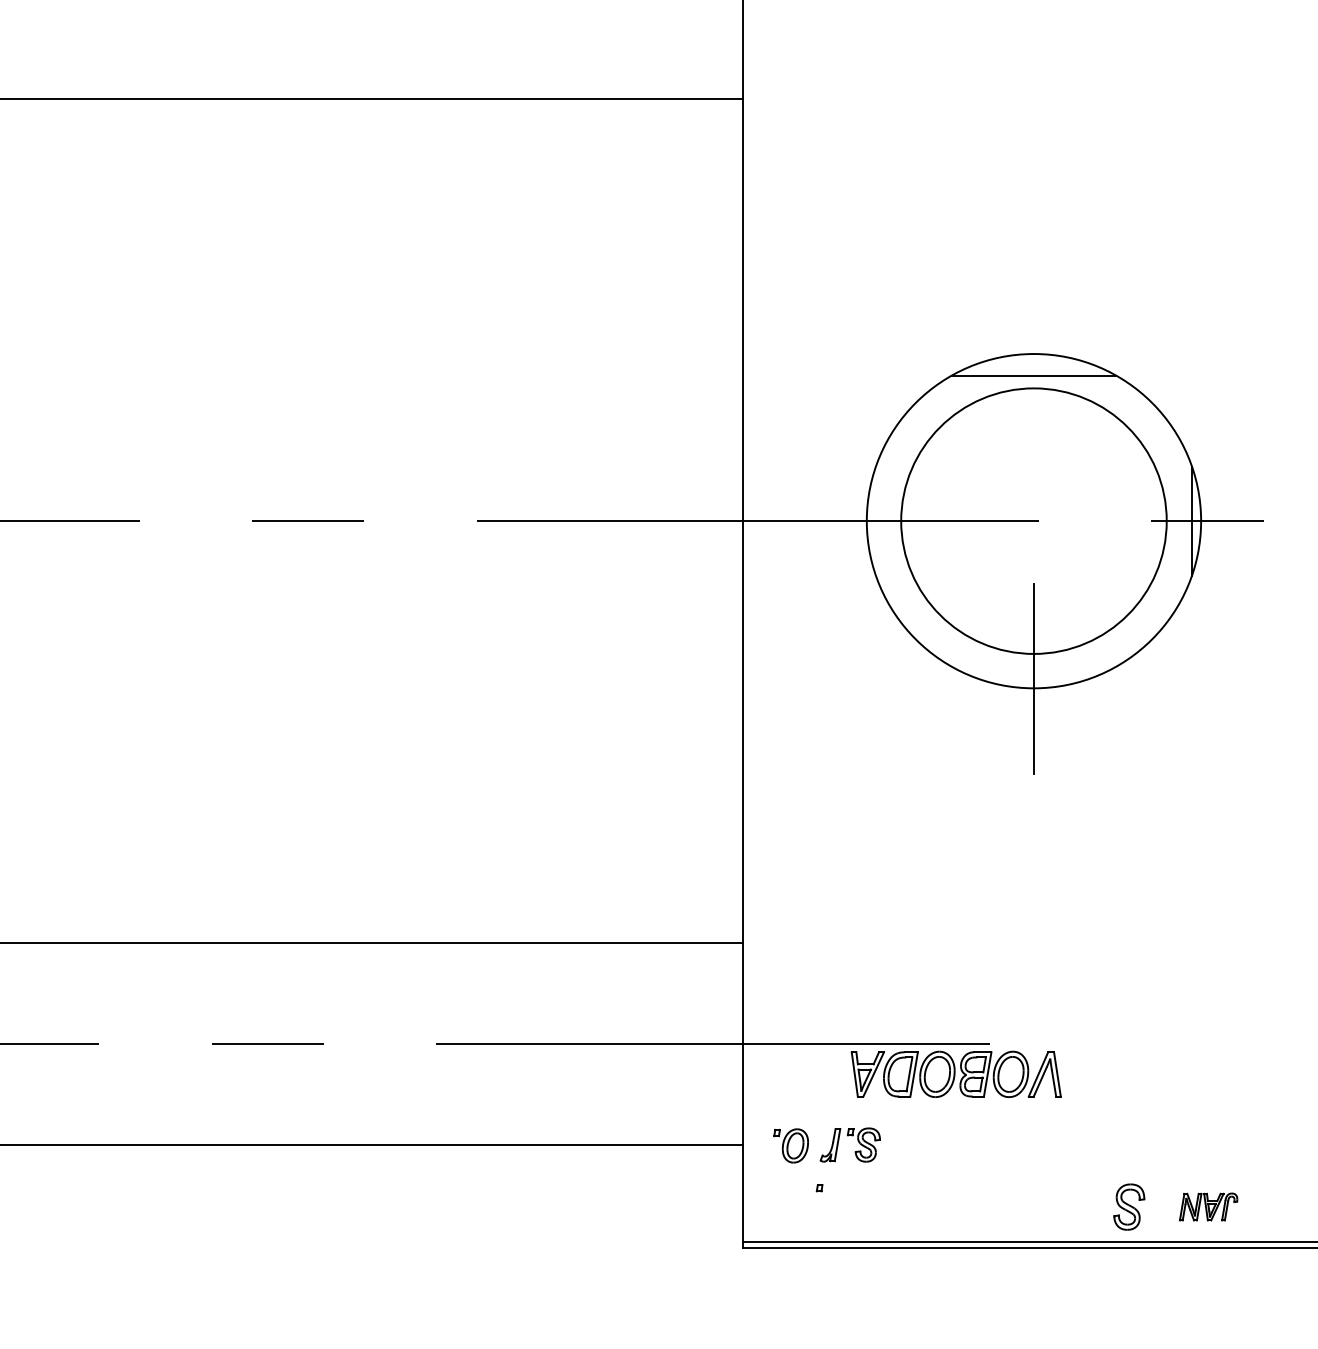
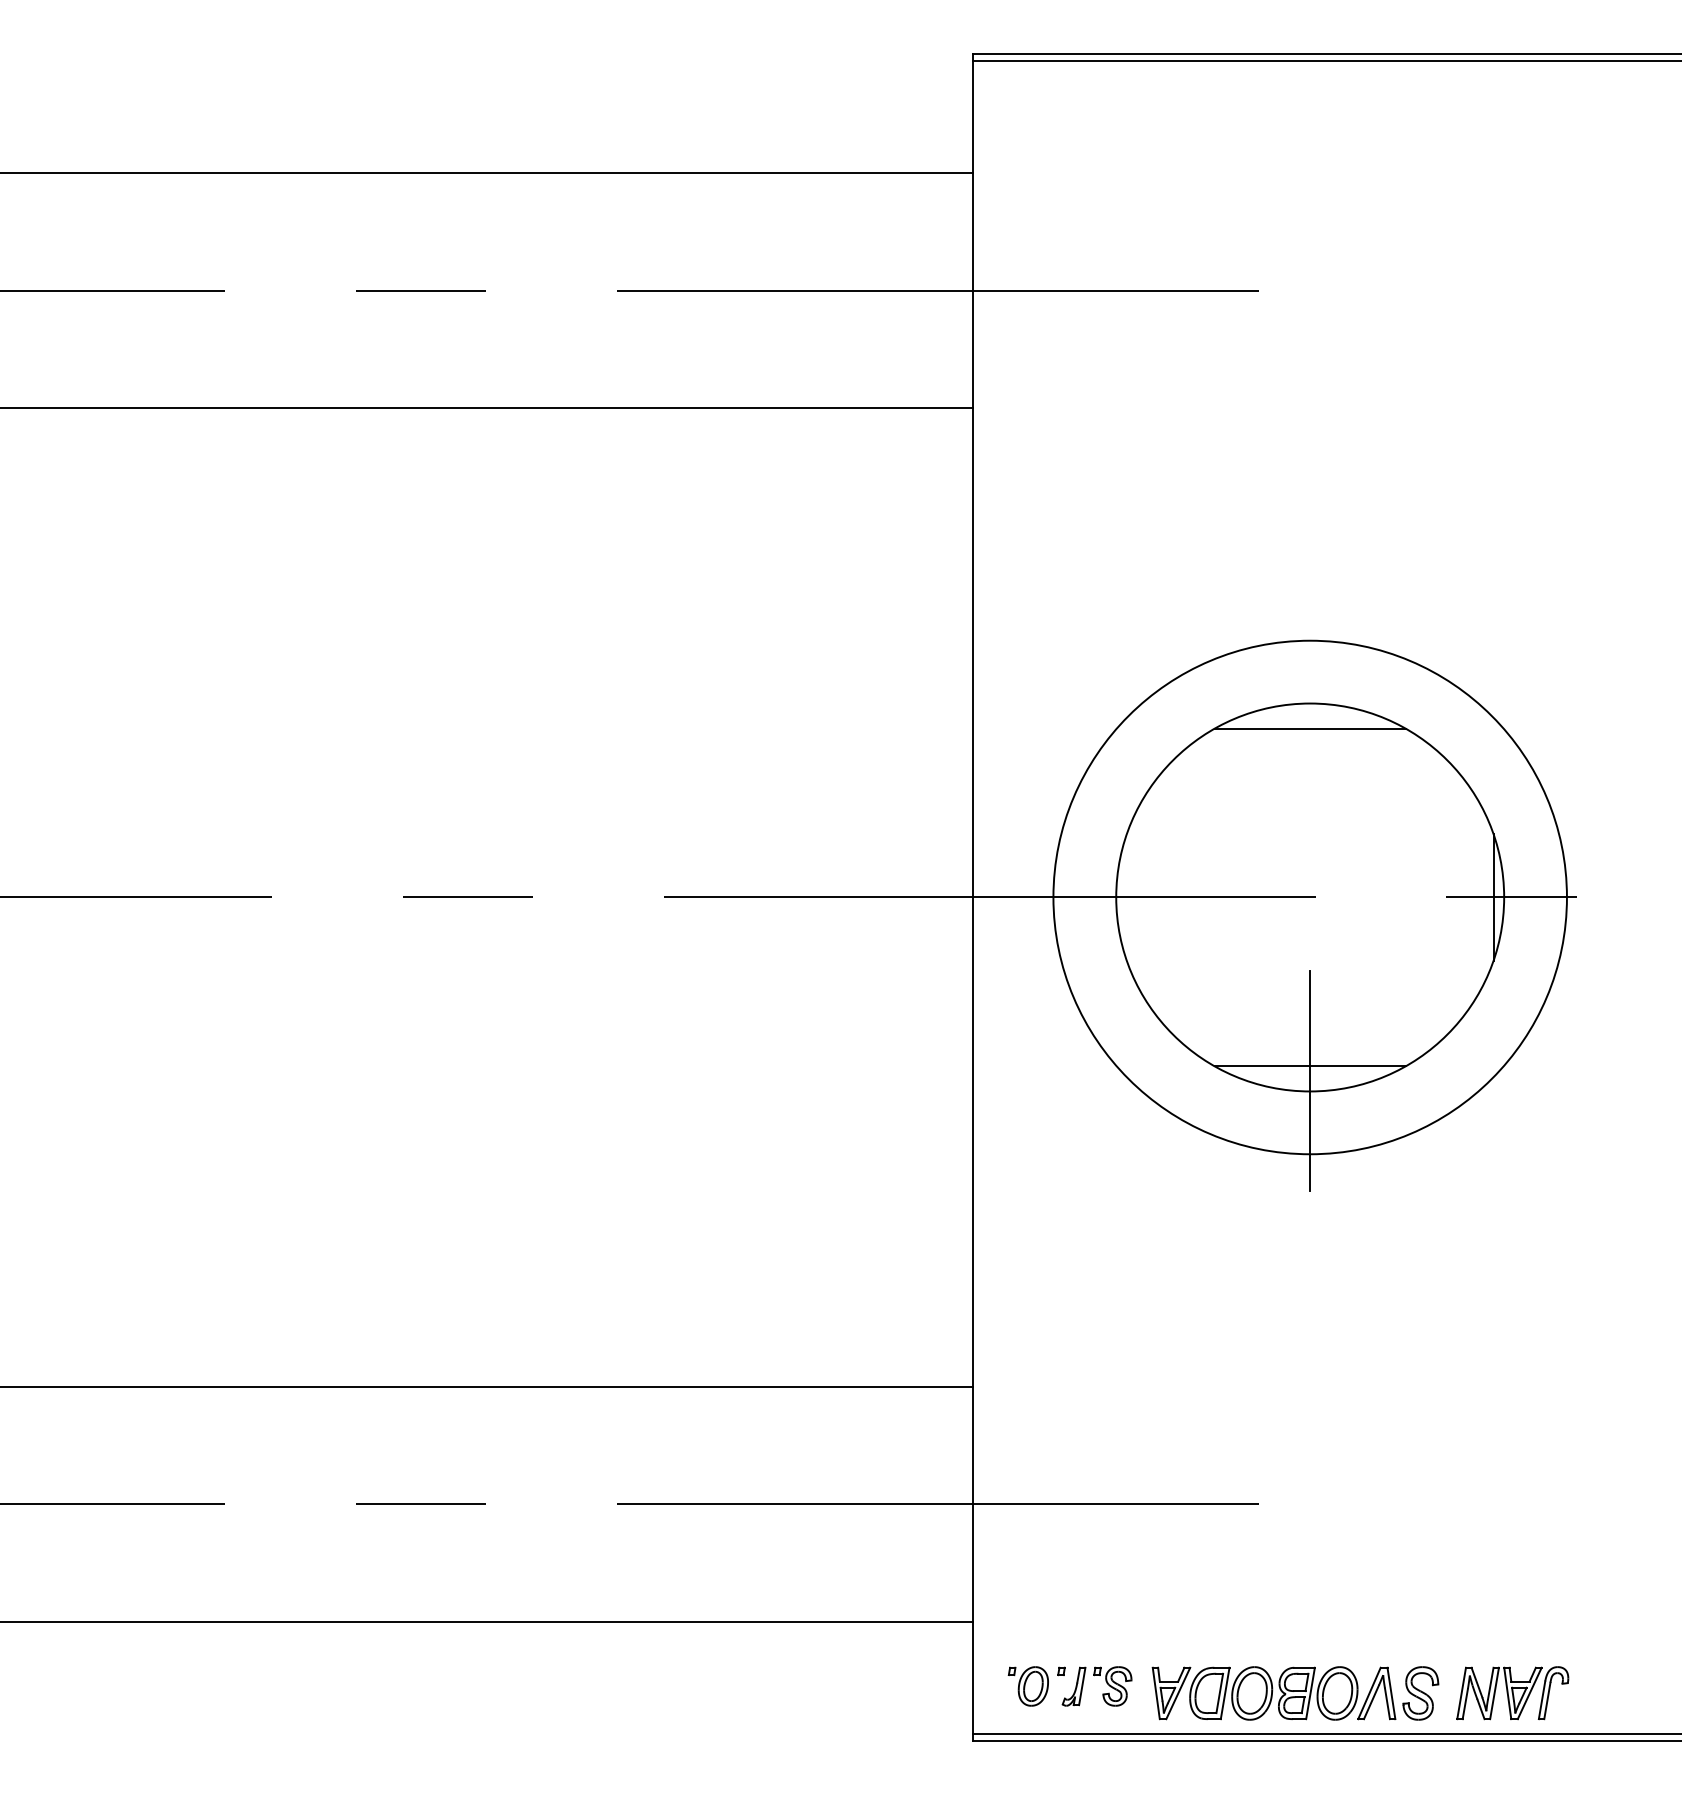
circle: (1033, 521) -> (1309, 897), size x1.67
line: (1033, 666) -> (1309, 1066), added
part: (955, 1074) -> (1273, 1693), moved
part: (790, 1145) -> (1027, 1686), moved
part: (854, 1151) -> (1102, 1693), moved
part: (1208, 1207) -> (1512, 1693), size x1.67

